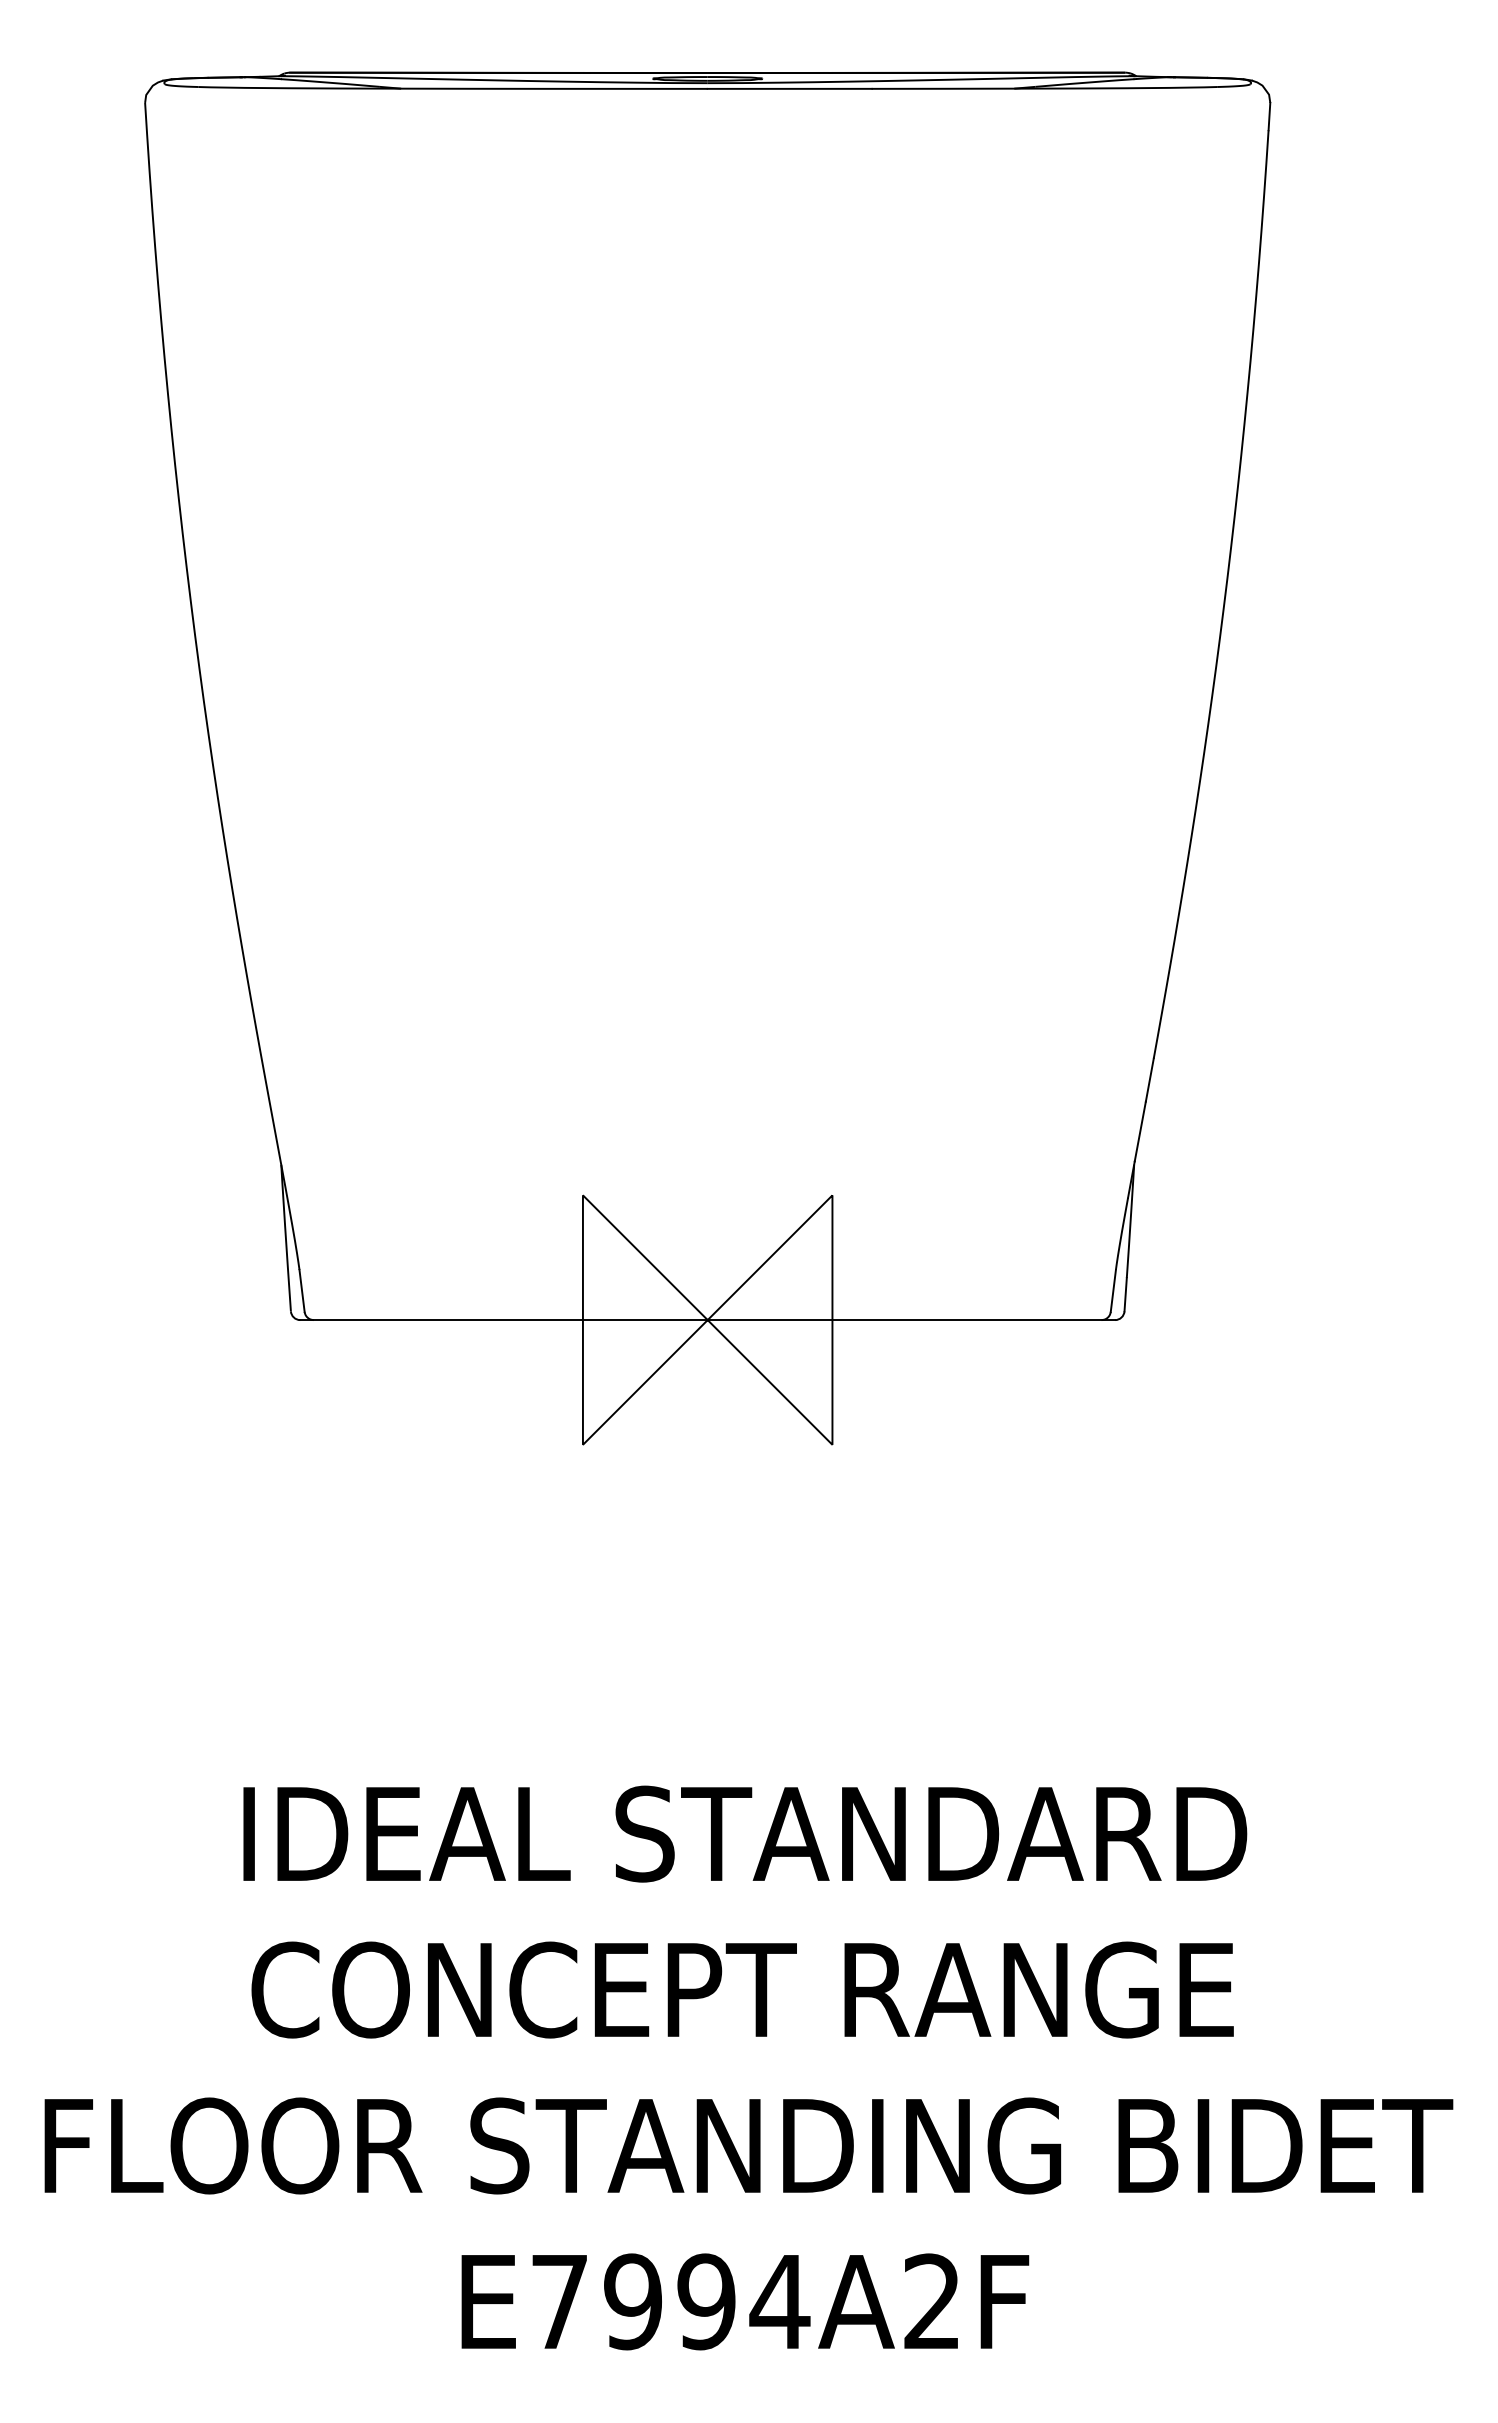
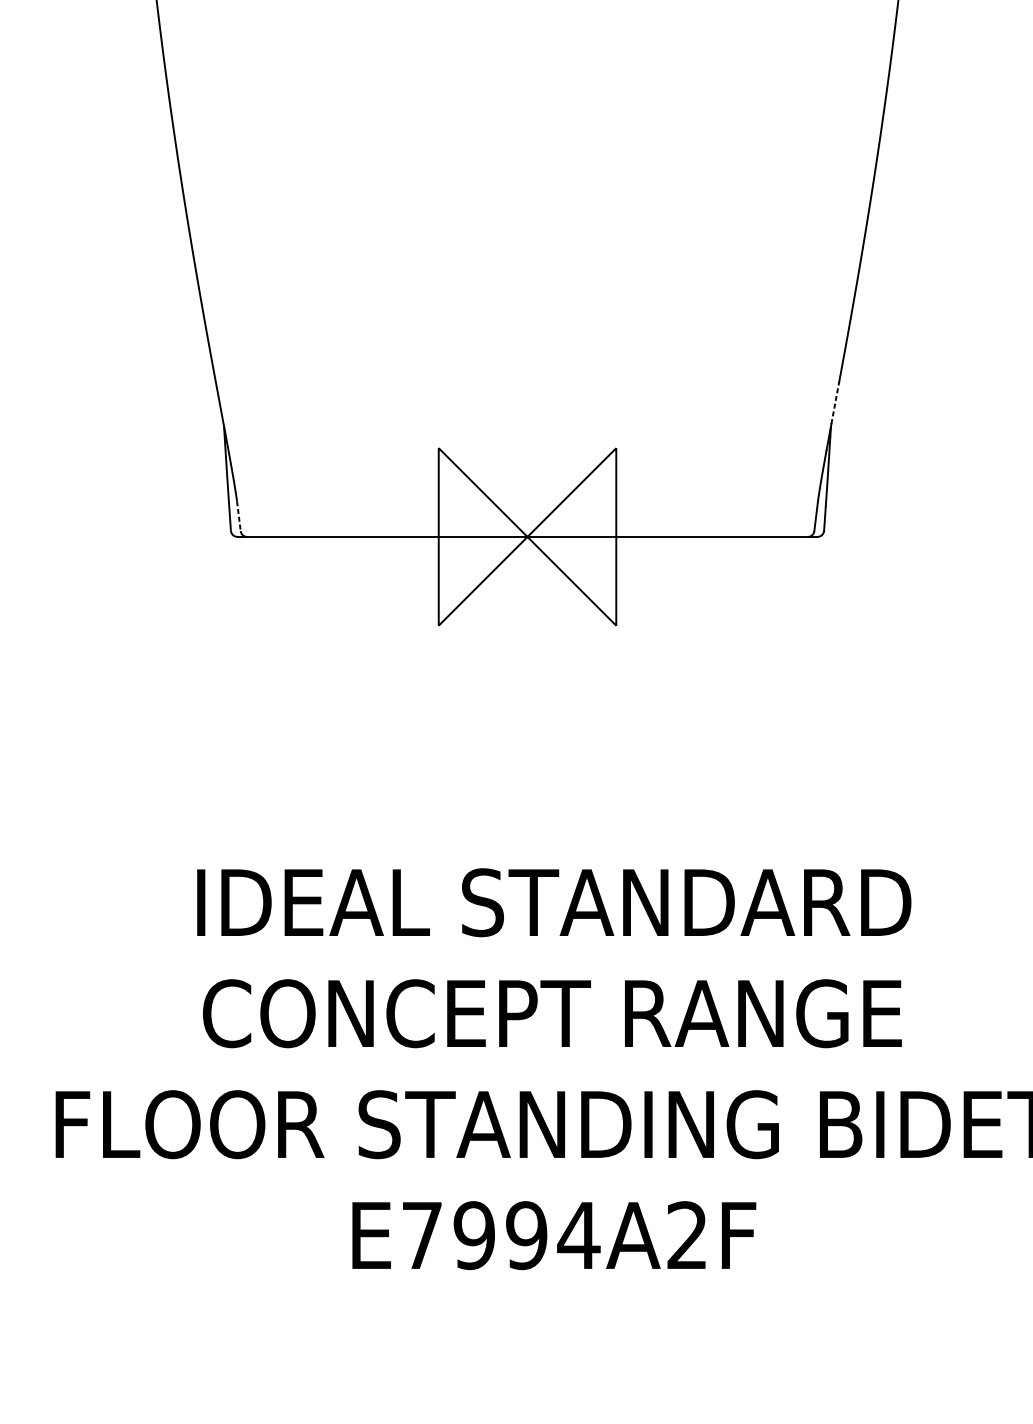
line: (1140, 1131) -> (835, 402), solid -> dashed
line: (302, 1291) -> (239, 516), solid -> dashed

